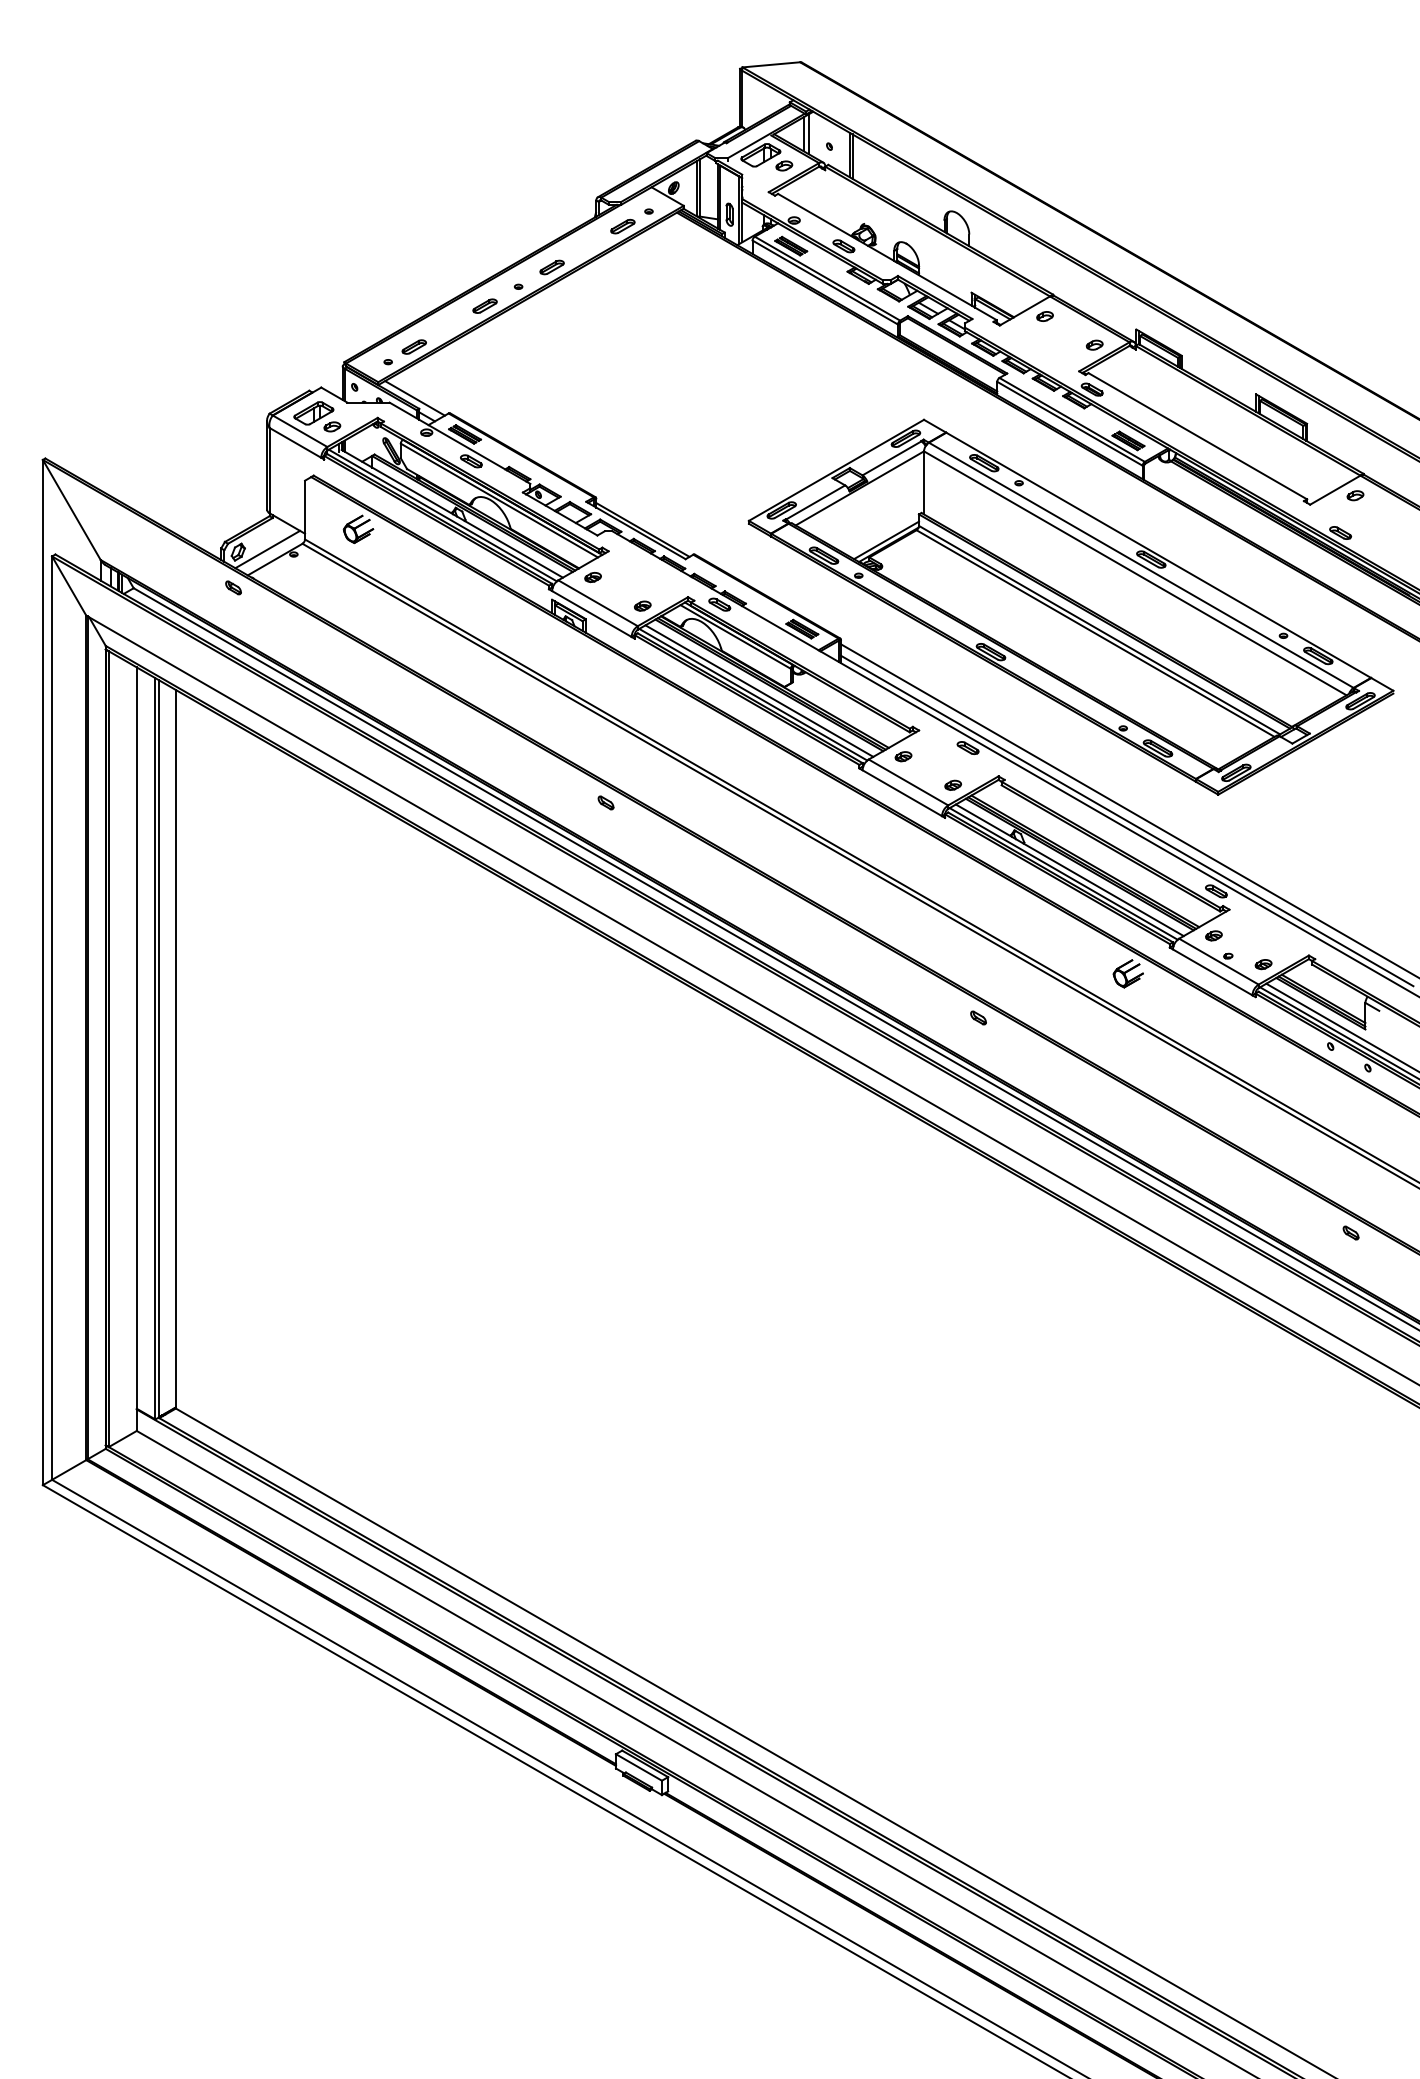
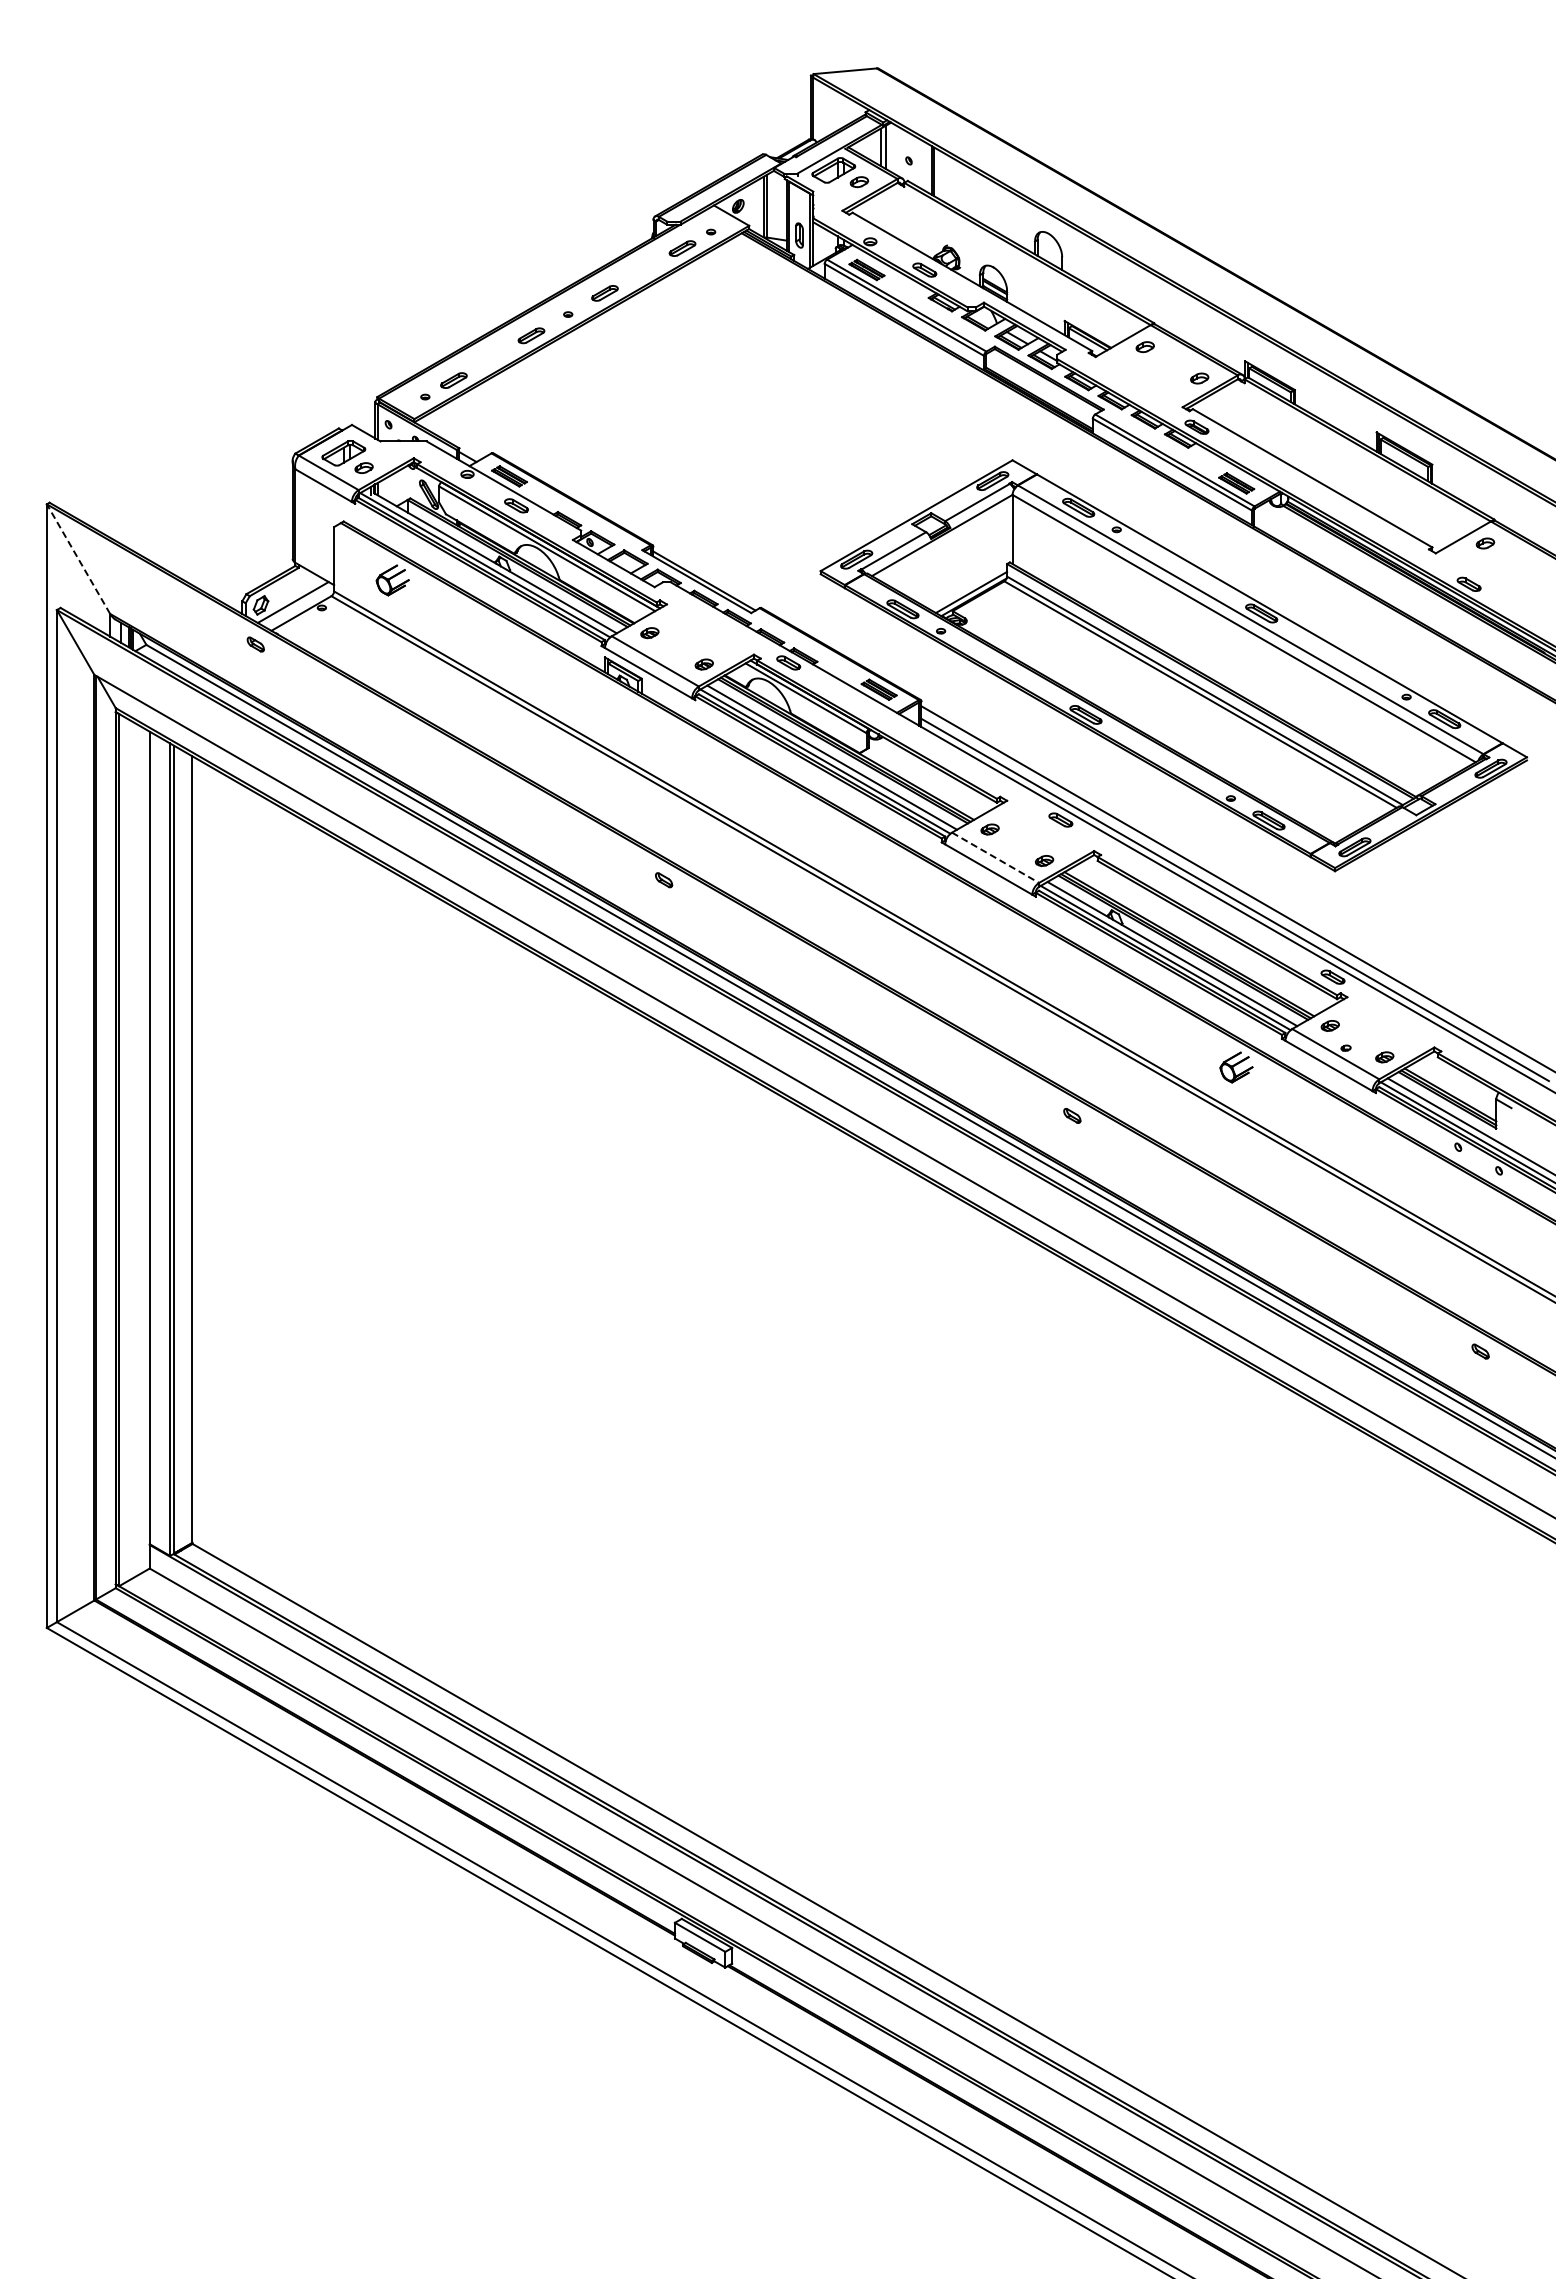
line: (414, 398) -> (454, 436), removed
line: (71, 509) -> (78, 558), solid -> dashed
line: (908, 783) -> (995, 858), solid -> dashed

